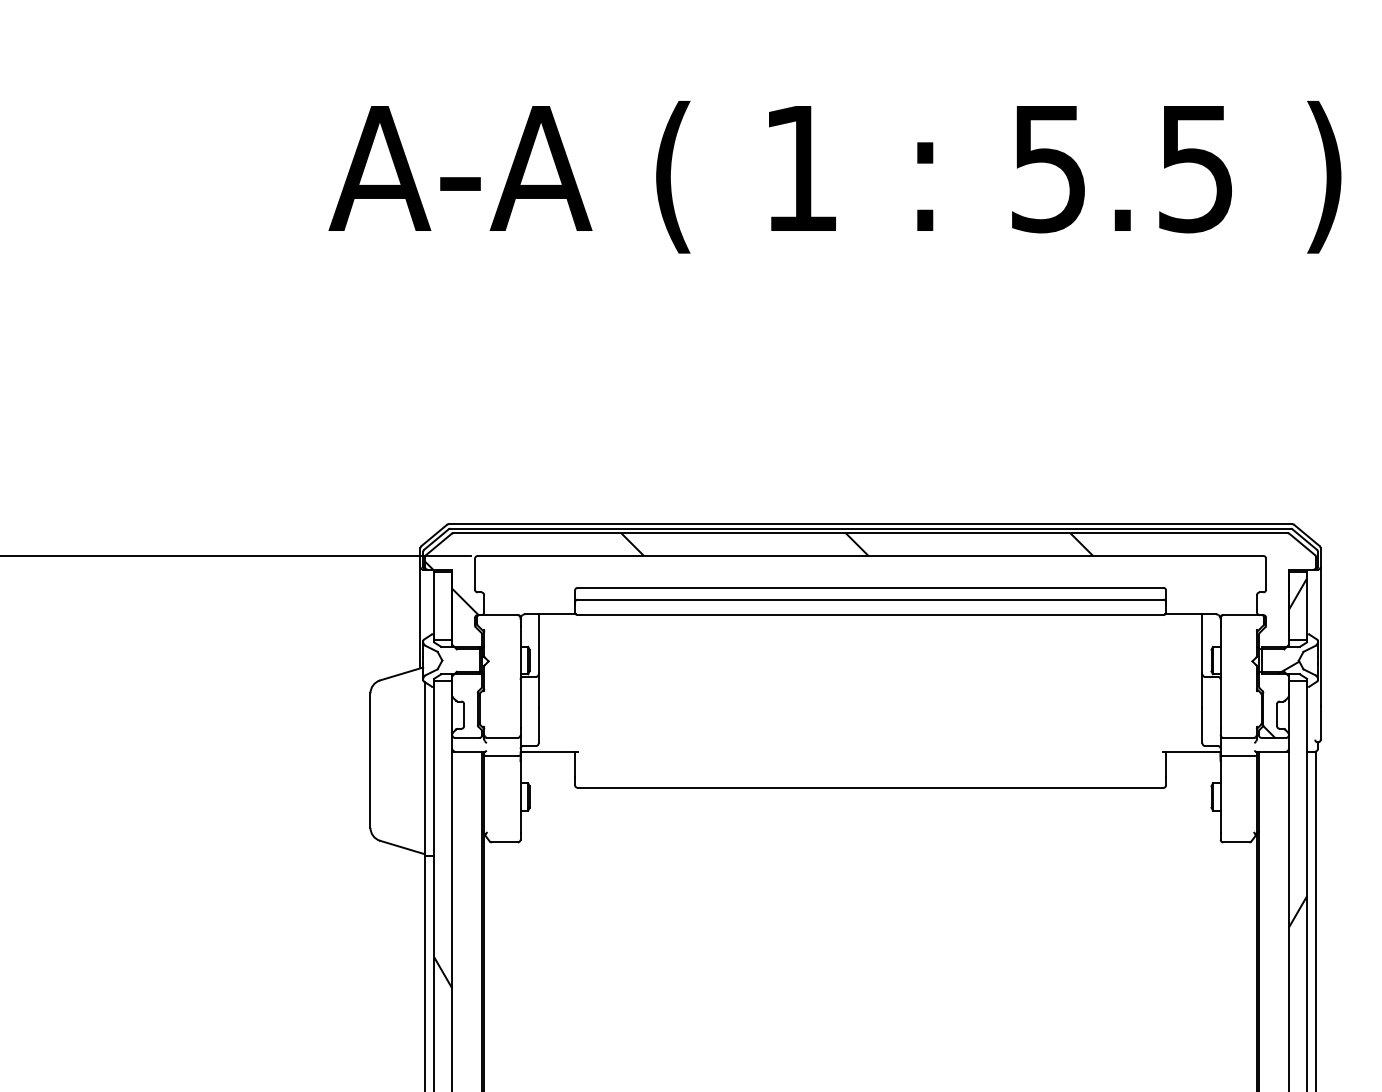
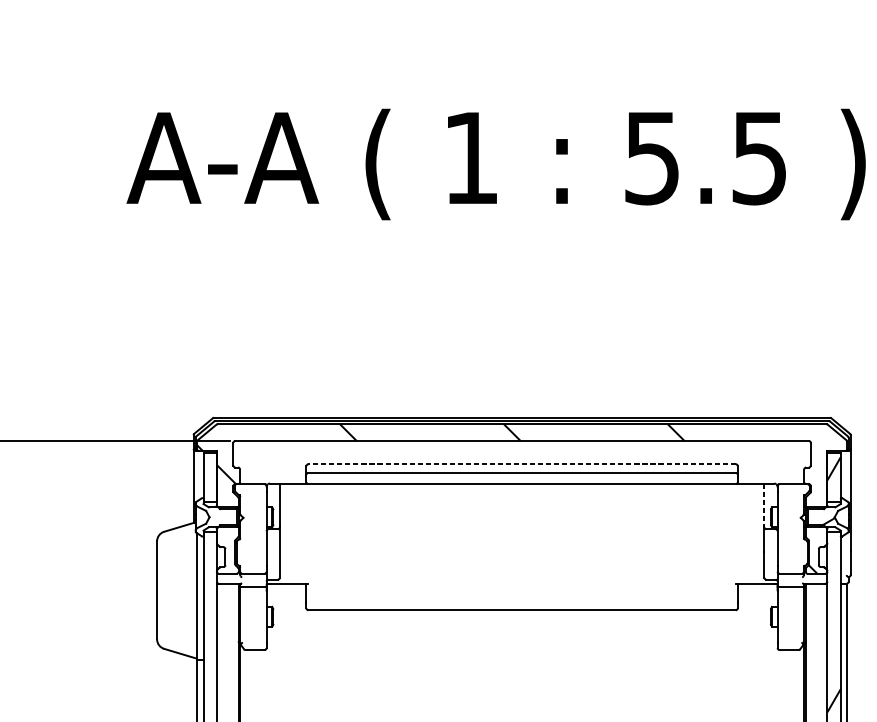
line: (870, 587) -> (522, 463), solid -> dashed
line: (1202, 643) -> (764, 504), solid -> dashed

